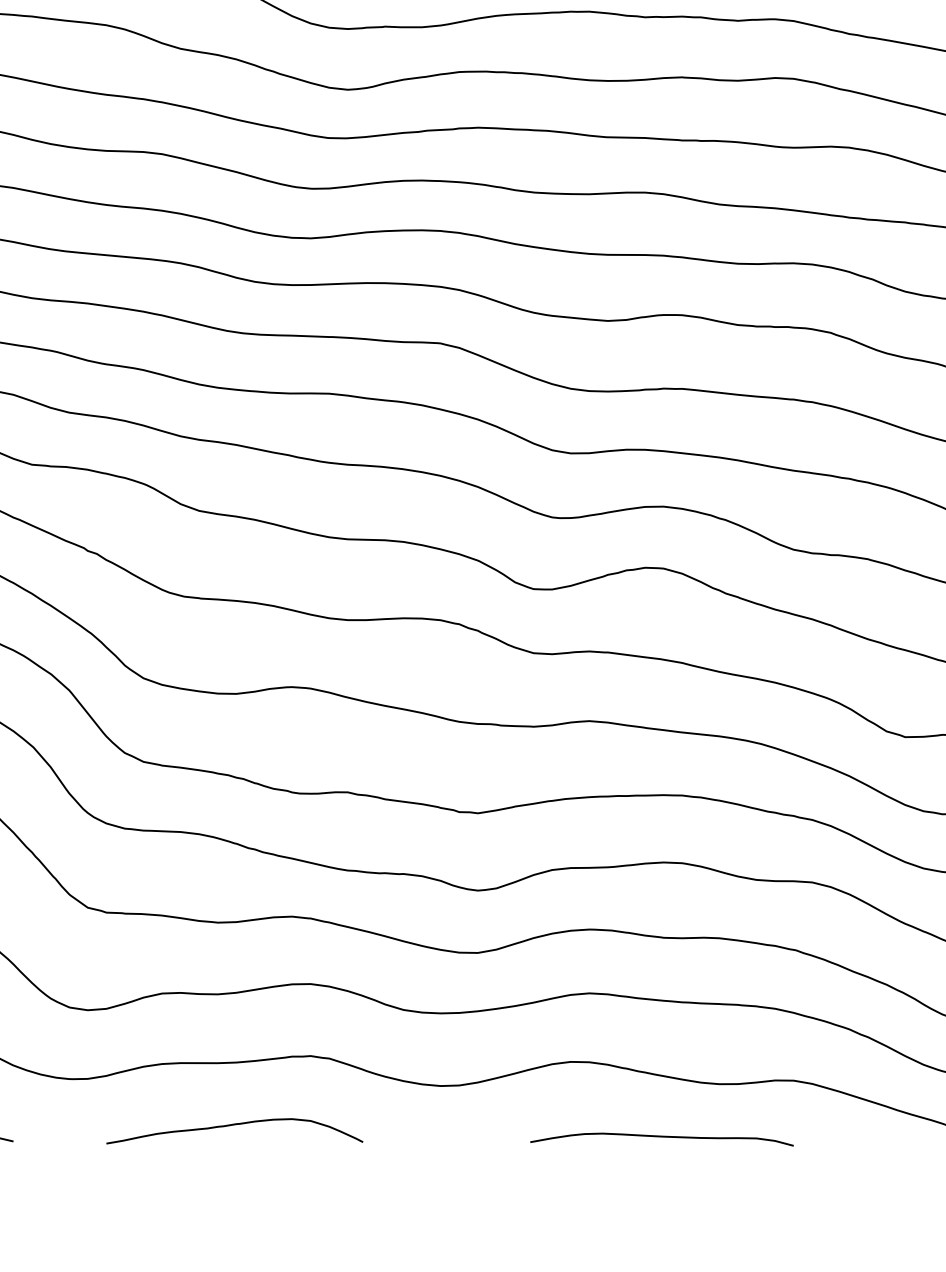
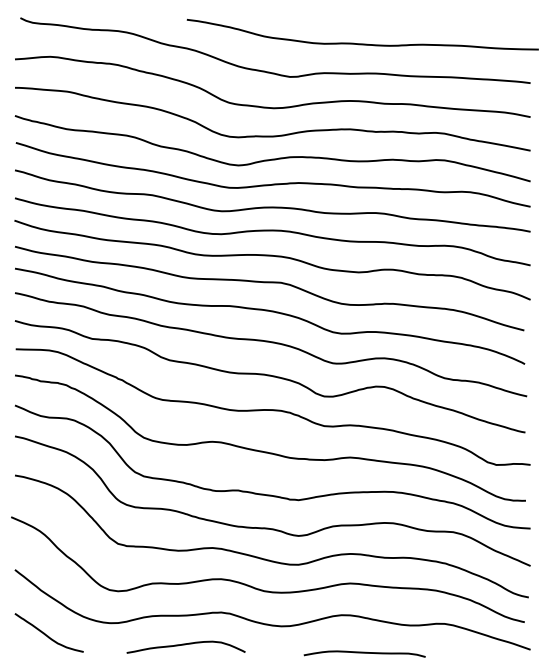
curve: (661, 1138) -> (364, 653), moved

